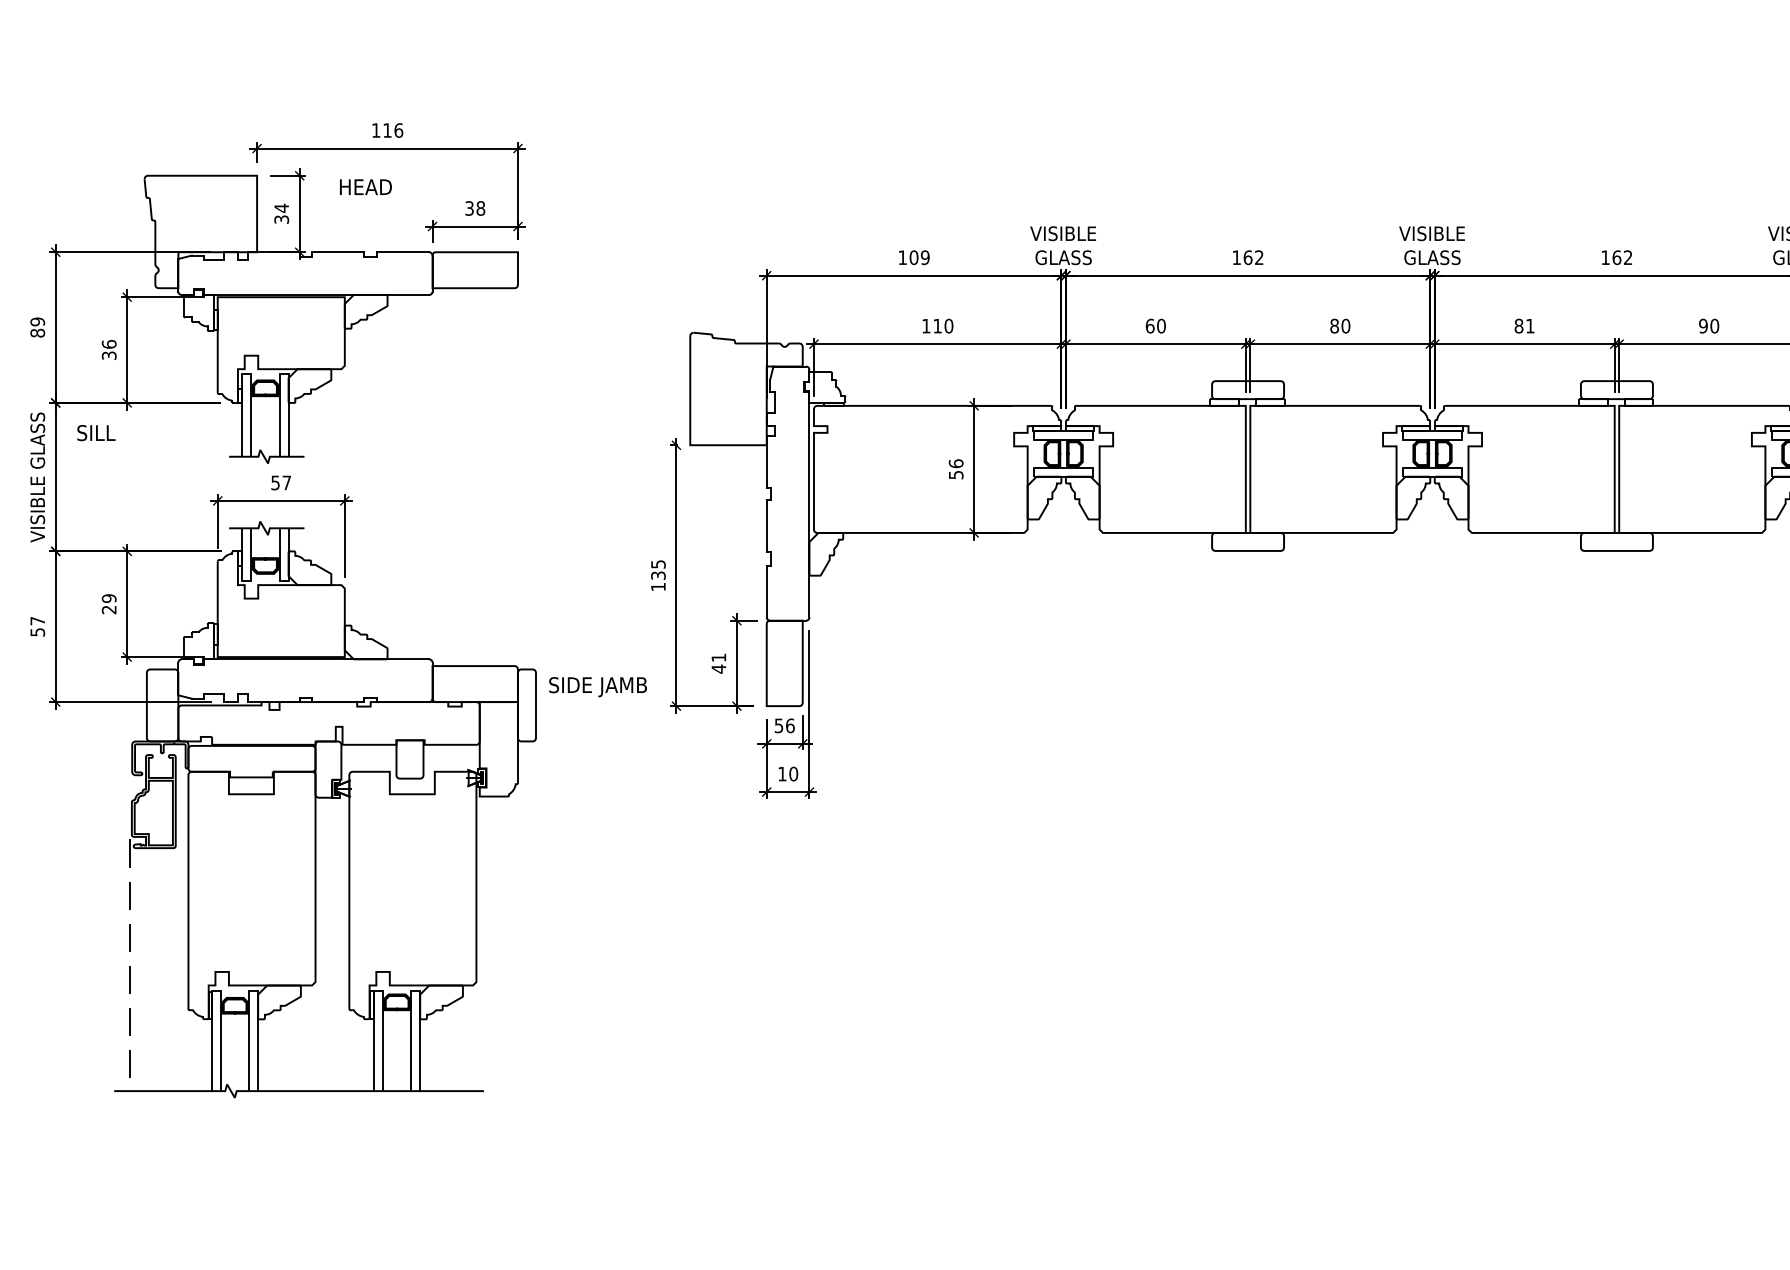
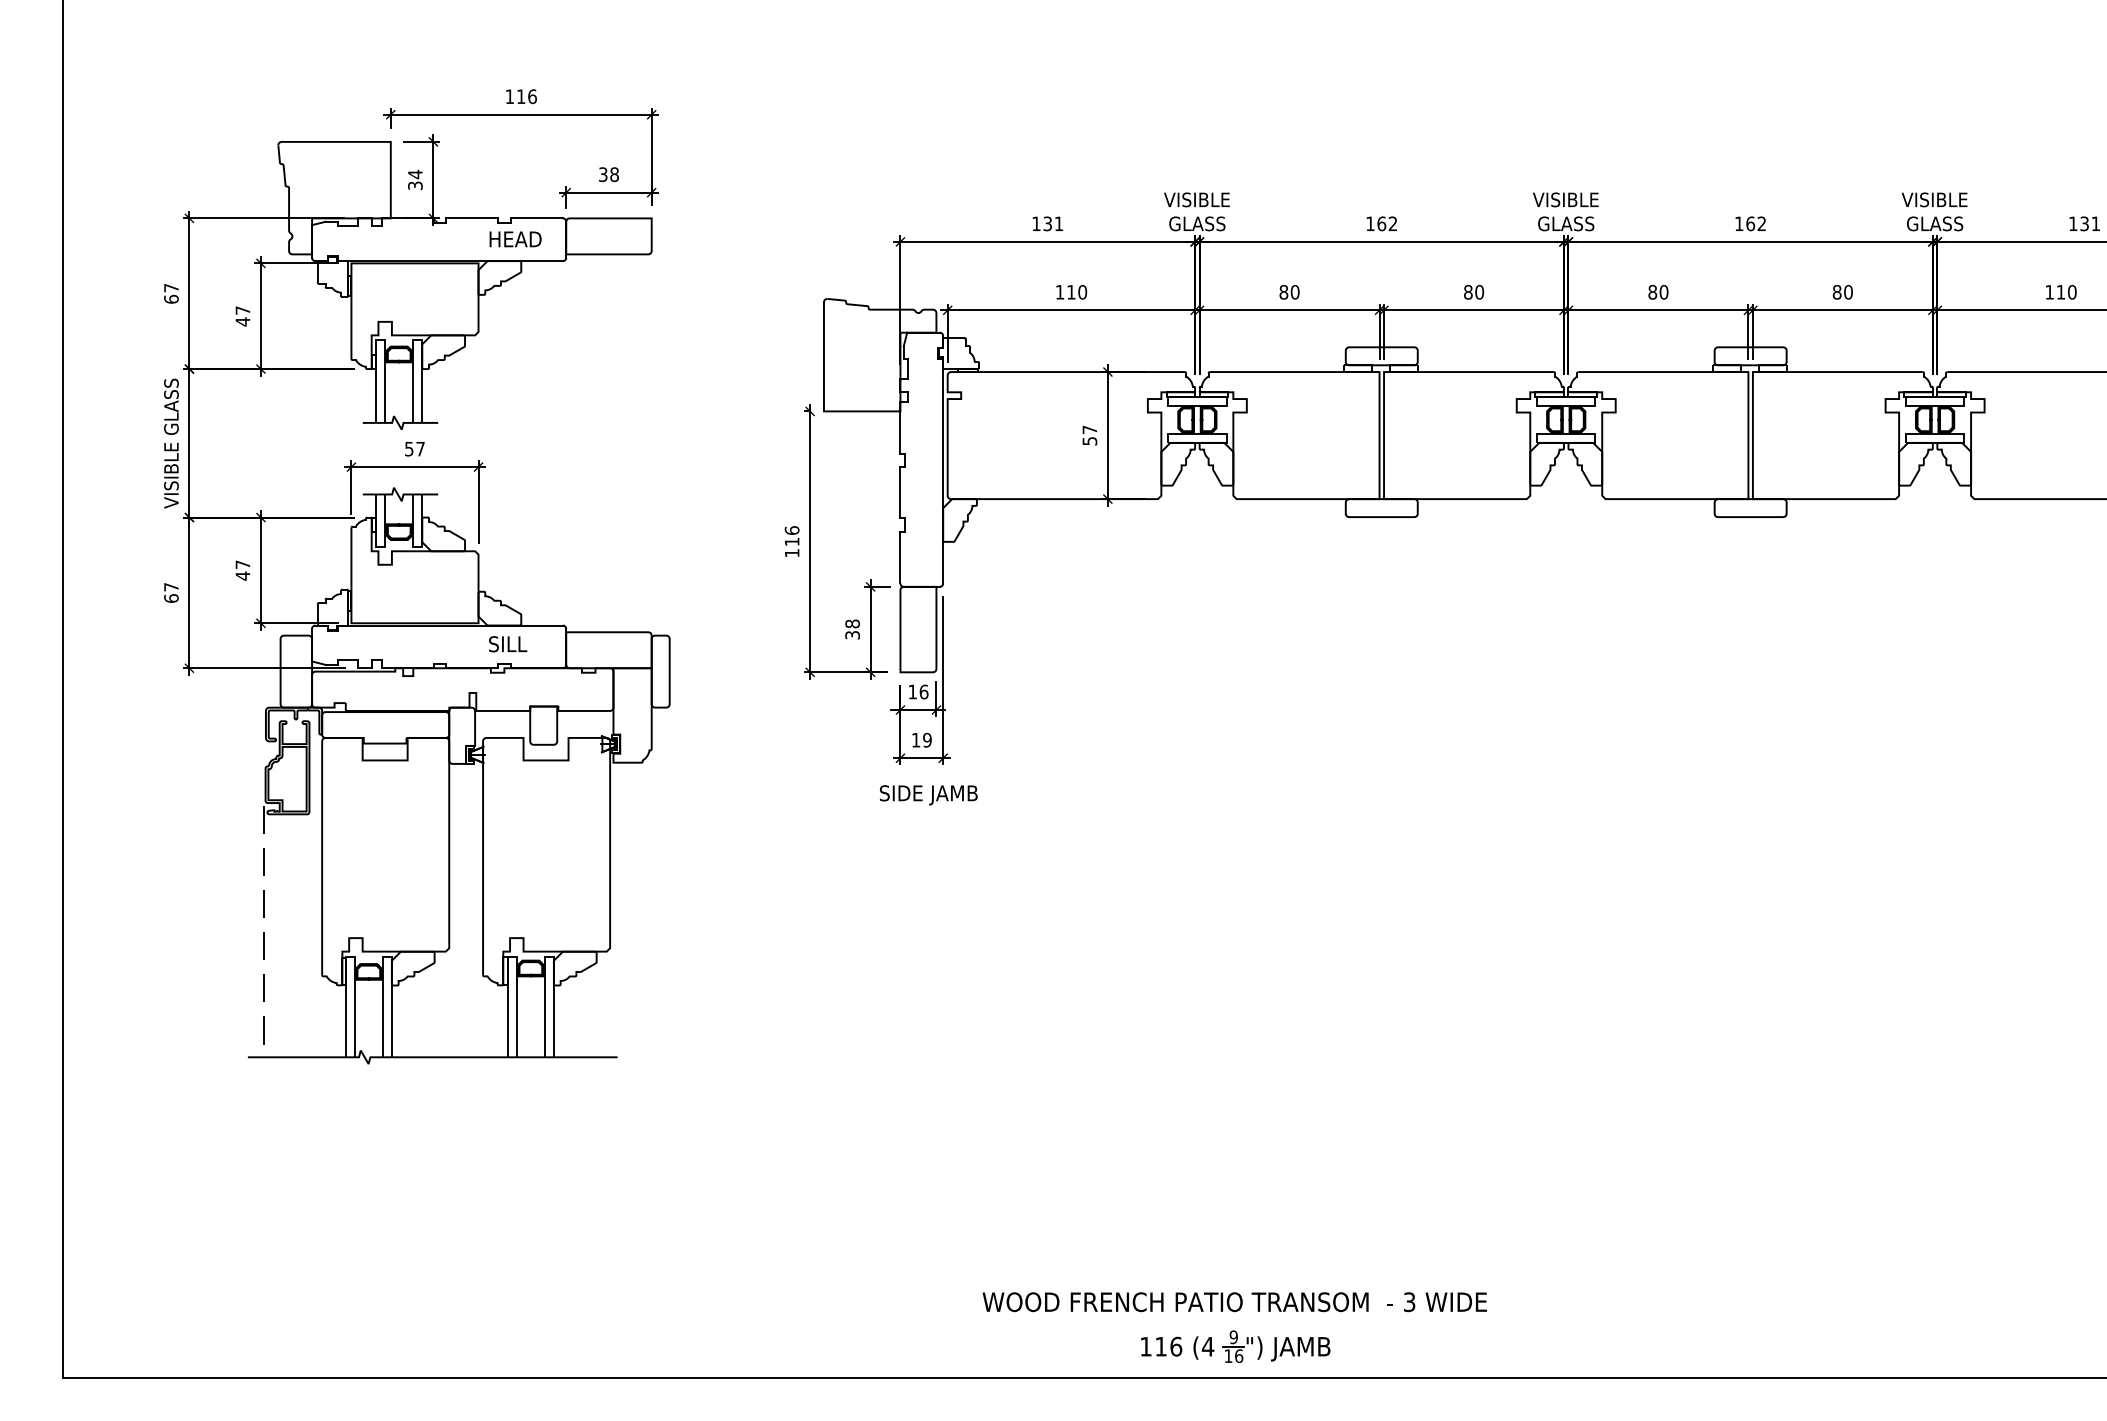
text: (365, 187) -> (515, 239), moved
text: (919, 257) -> (1053, 223), 109 -> 131
text: (1149, 326) -> (1283, 292), 60 -> 80
text: (1529, 326) -> (1663, 292), 81 -> 80
text: (1702, 326) -> (1836, 292), 90 -> 80
text: (37, 327) -> (171, 293), 89 -> 67
text: (108, 350) -> (242, 316), 36 -> 47
text: (96, 433) -> (508, 644), moved
text: (955, 463) -> (1089, 429), 56 -> 57
text: (657, 570) -> (791, 536), 135 -> 116
text: (108, 604) -> (242, 570), 29 -> 47
text: (37, 632) -> (171, 598), 57 -> 67
text: (718, 663) -> (852, 629), 41 -> 38
text: (597, 687) -> (928, 795), moved
text: (778, 725) -> (912, 691), 56 -> 16
text: (793, 774) -> (927, 740), 10 -> 19

